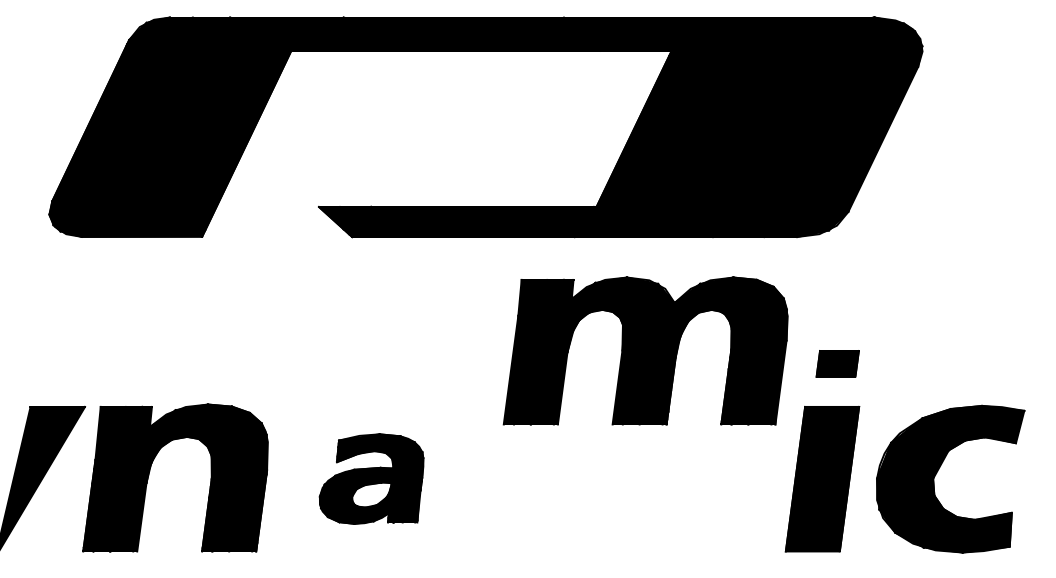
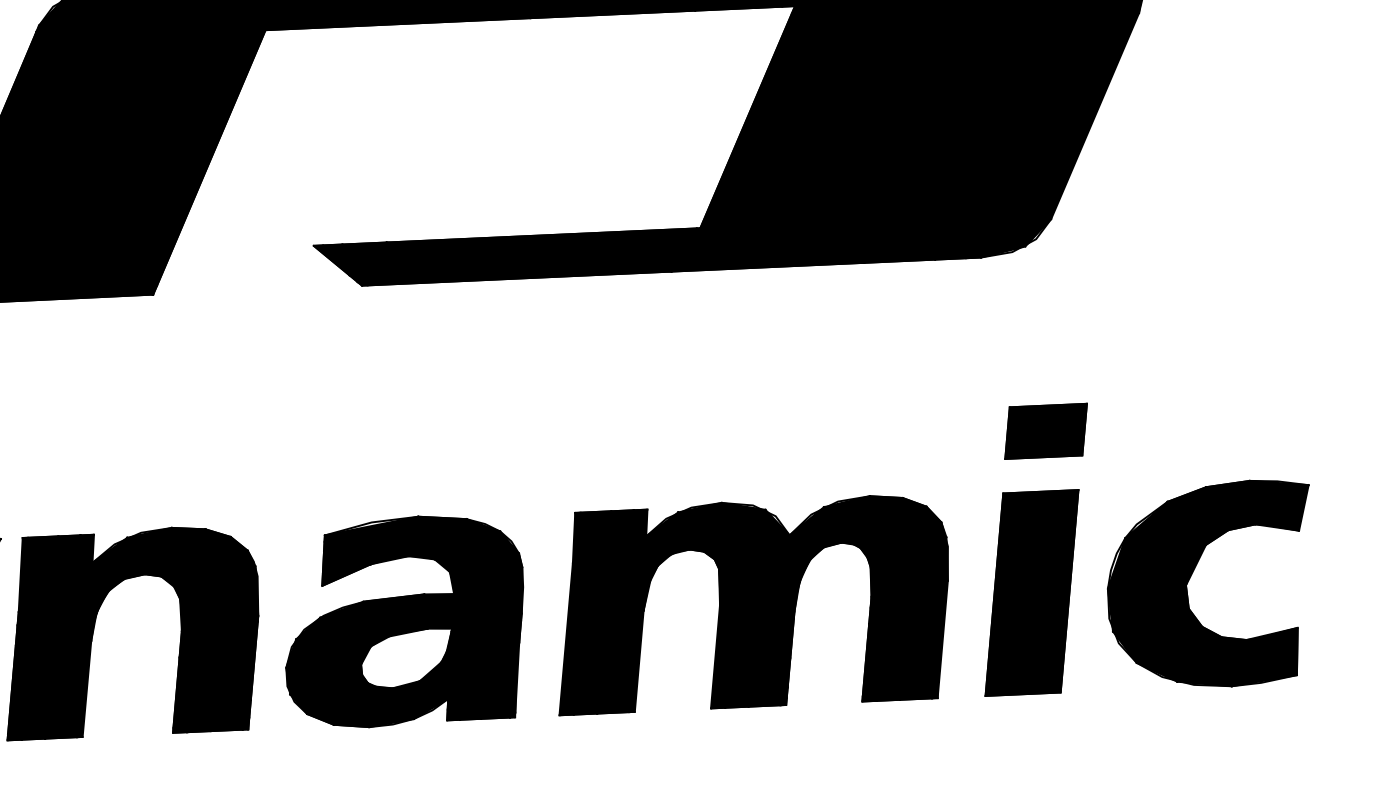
part: (645, 350) -> (752, 603), moved
part: (837, 363) -> (1045, 430), size x1.43
part: (371, 478) -> (404, 620), size x1.67

